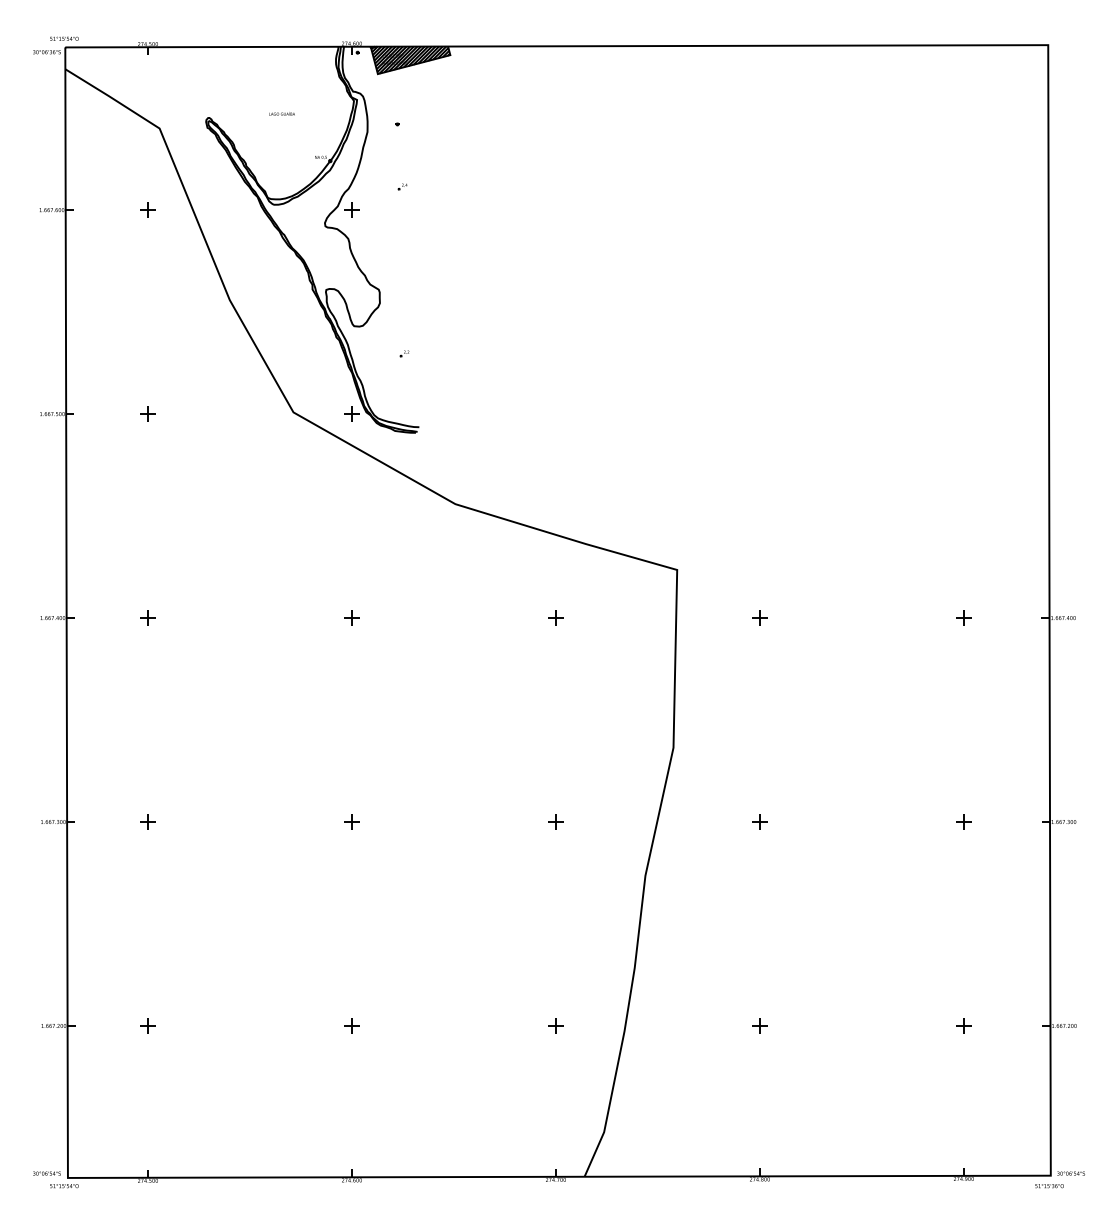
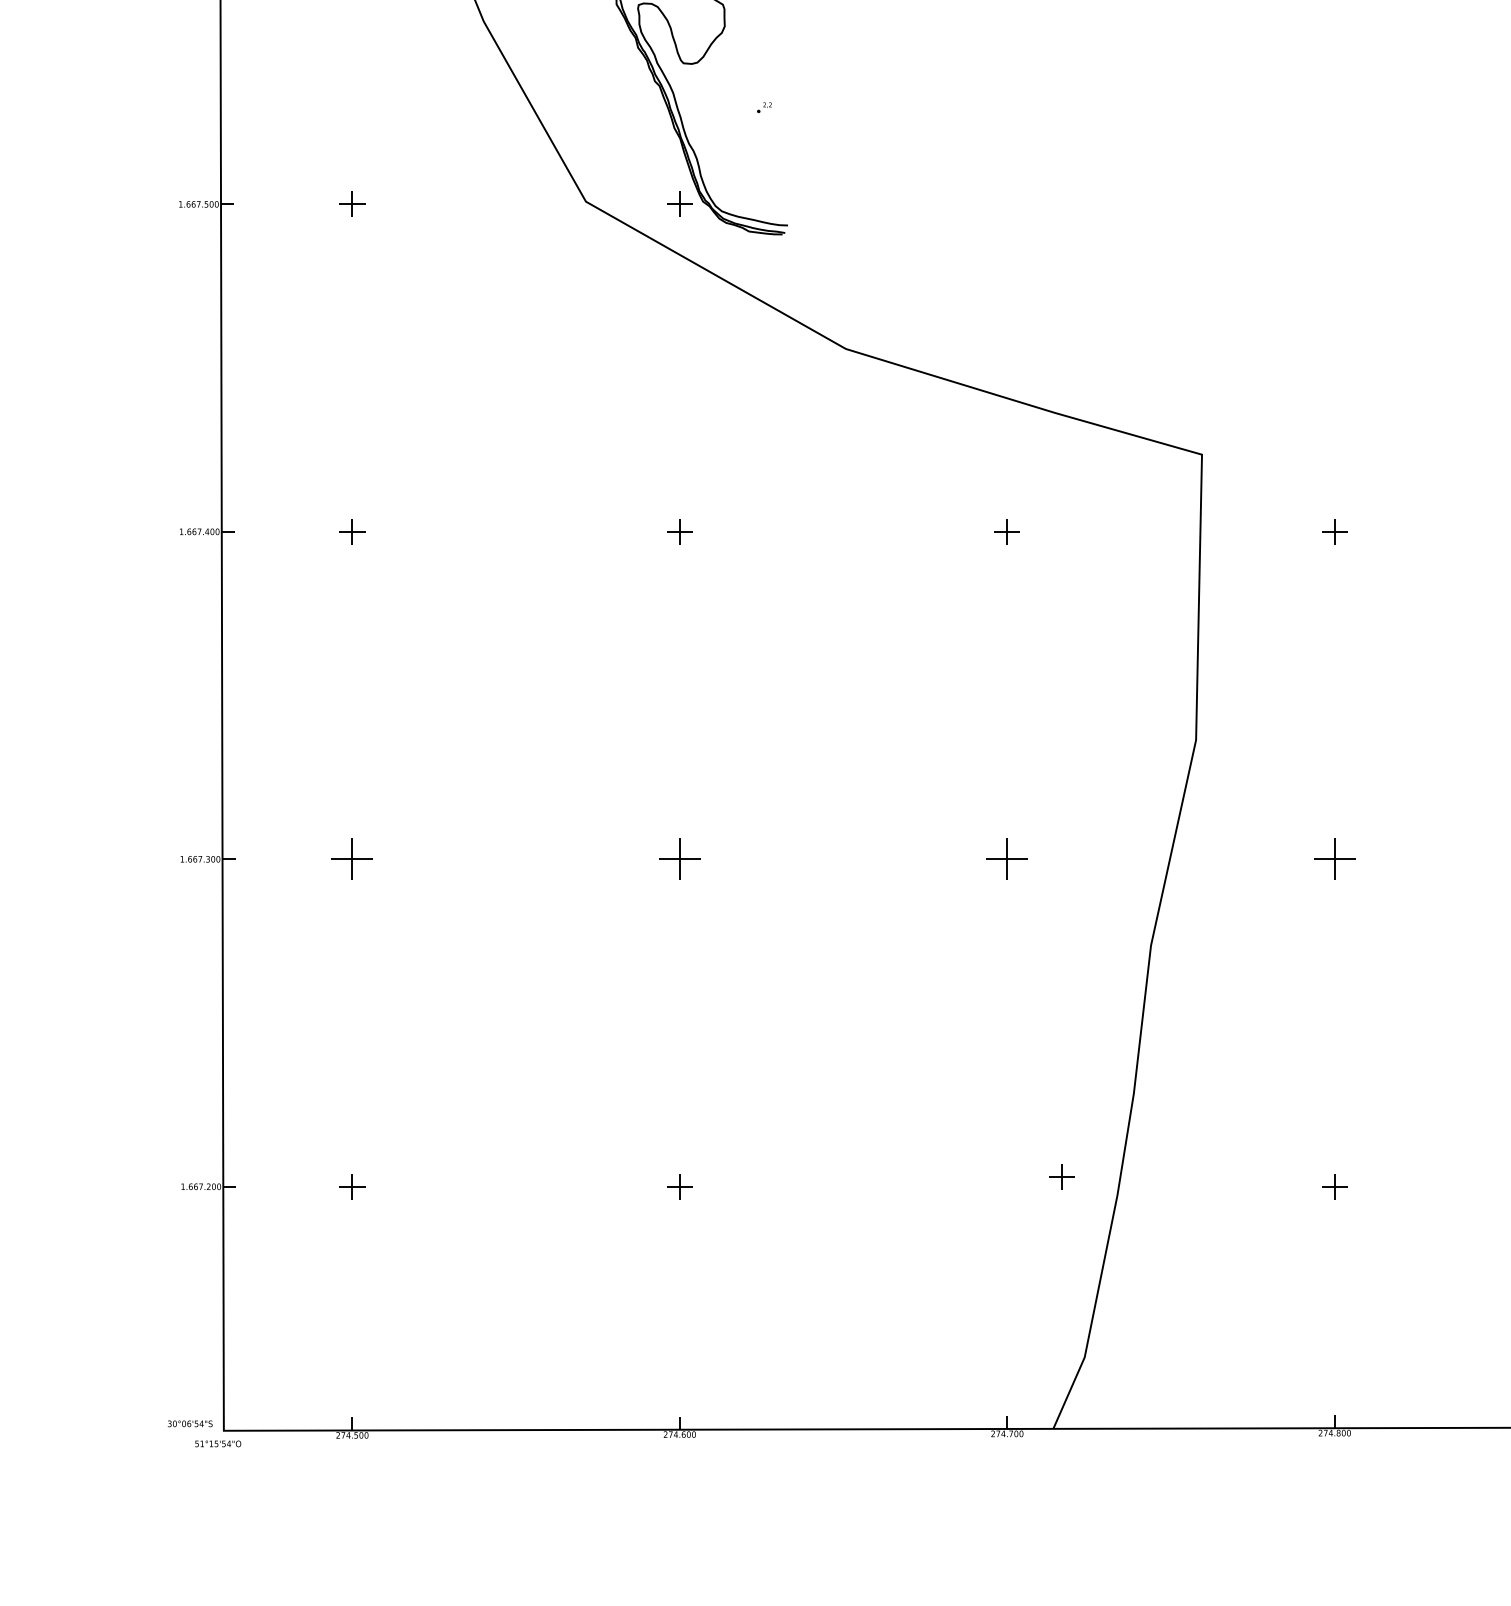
part: (147, 821) -> (351, 858), size x1.6
part: (351, 821) -> (679, 858), size x1.6
part: (555, 821) -> (1006, 858), size x1.6
part: (759, 821) -> (1334, 858), size x1.6
part: (555, 1025) -> (1061, 1176), moved

